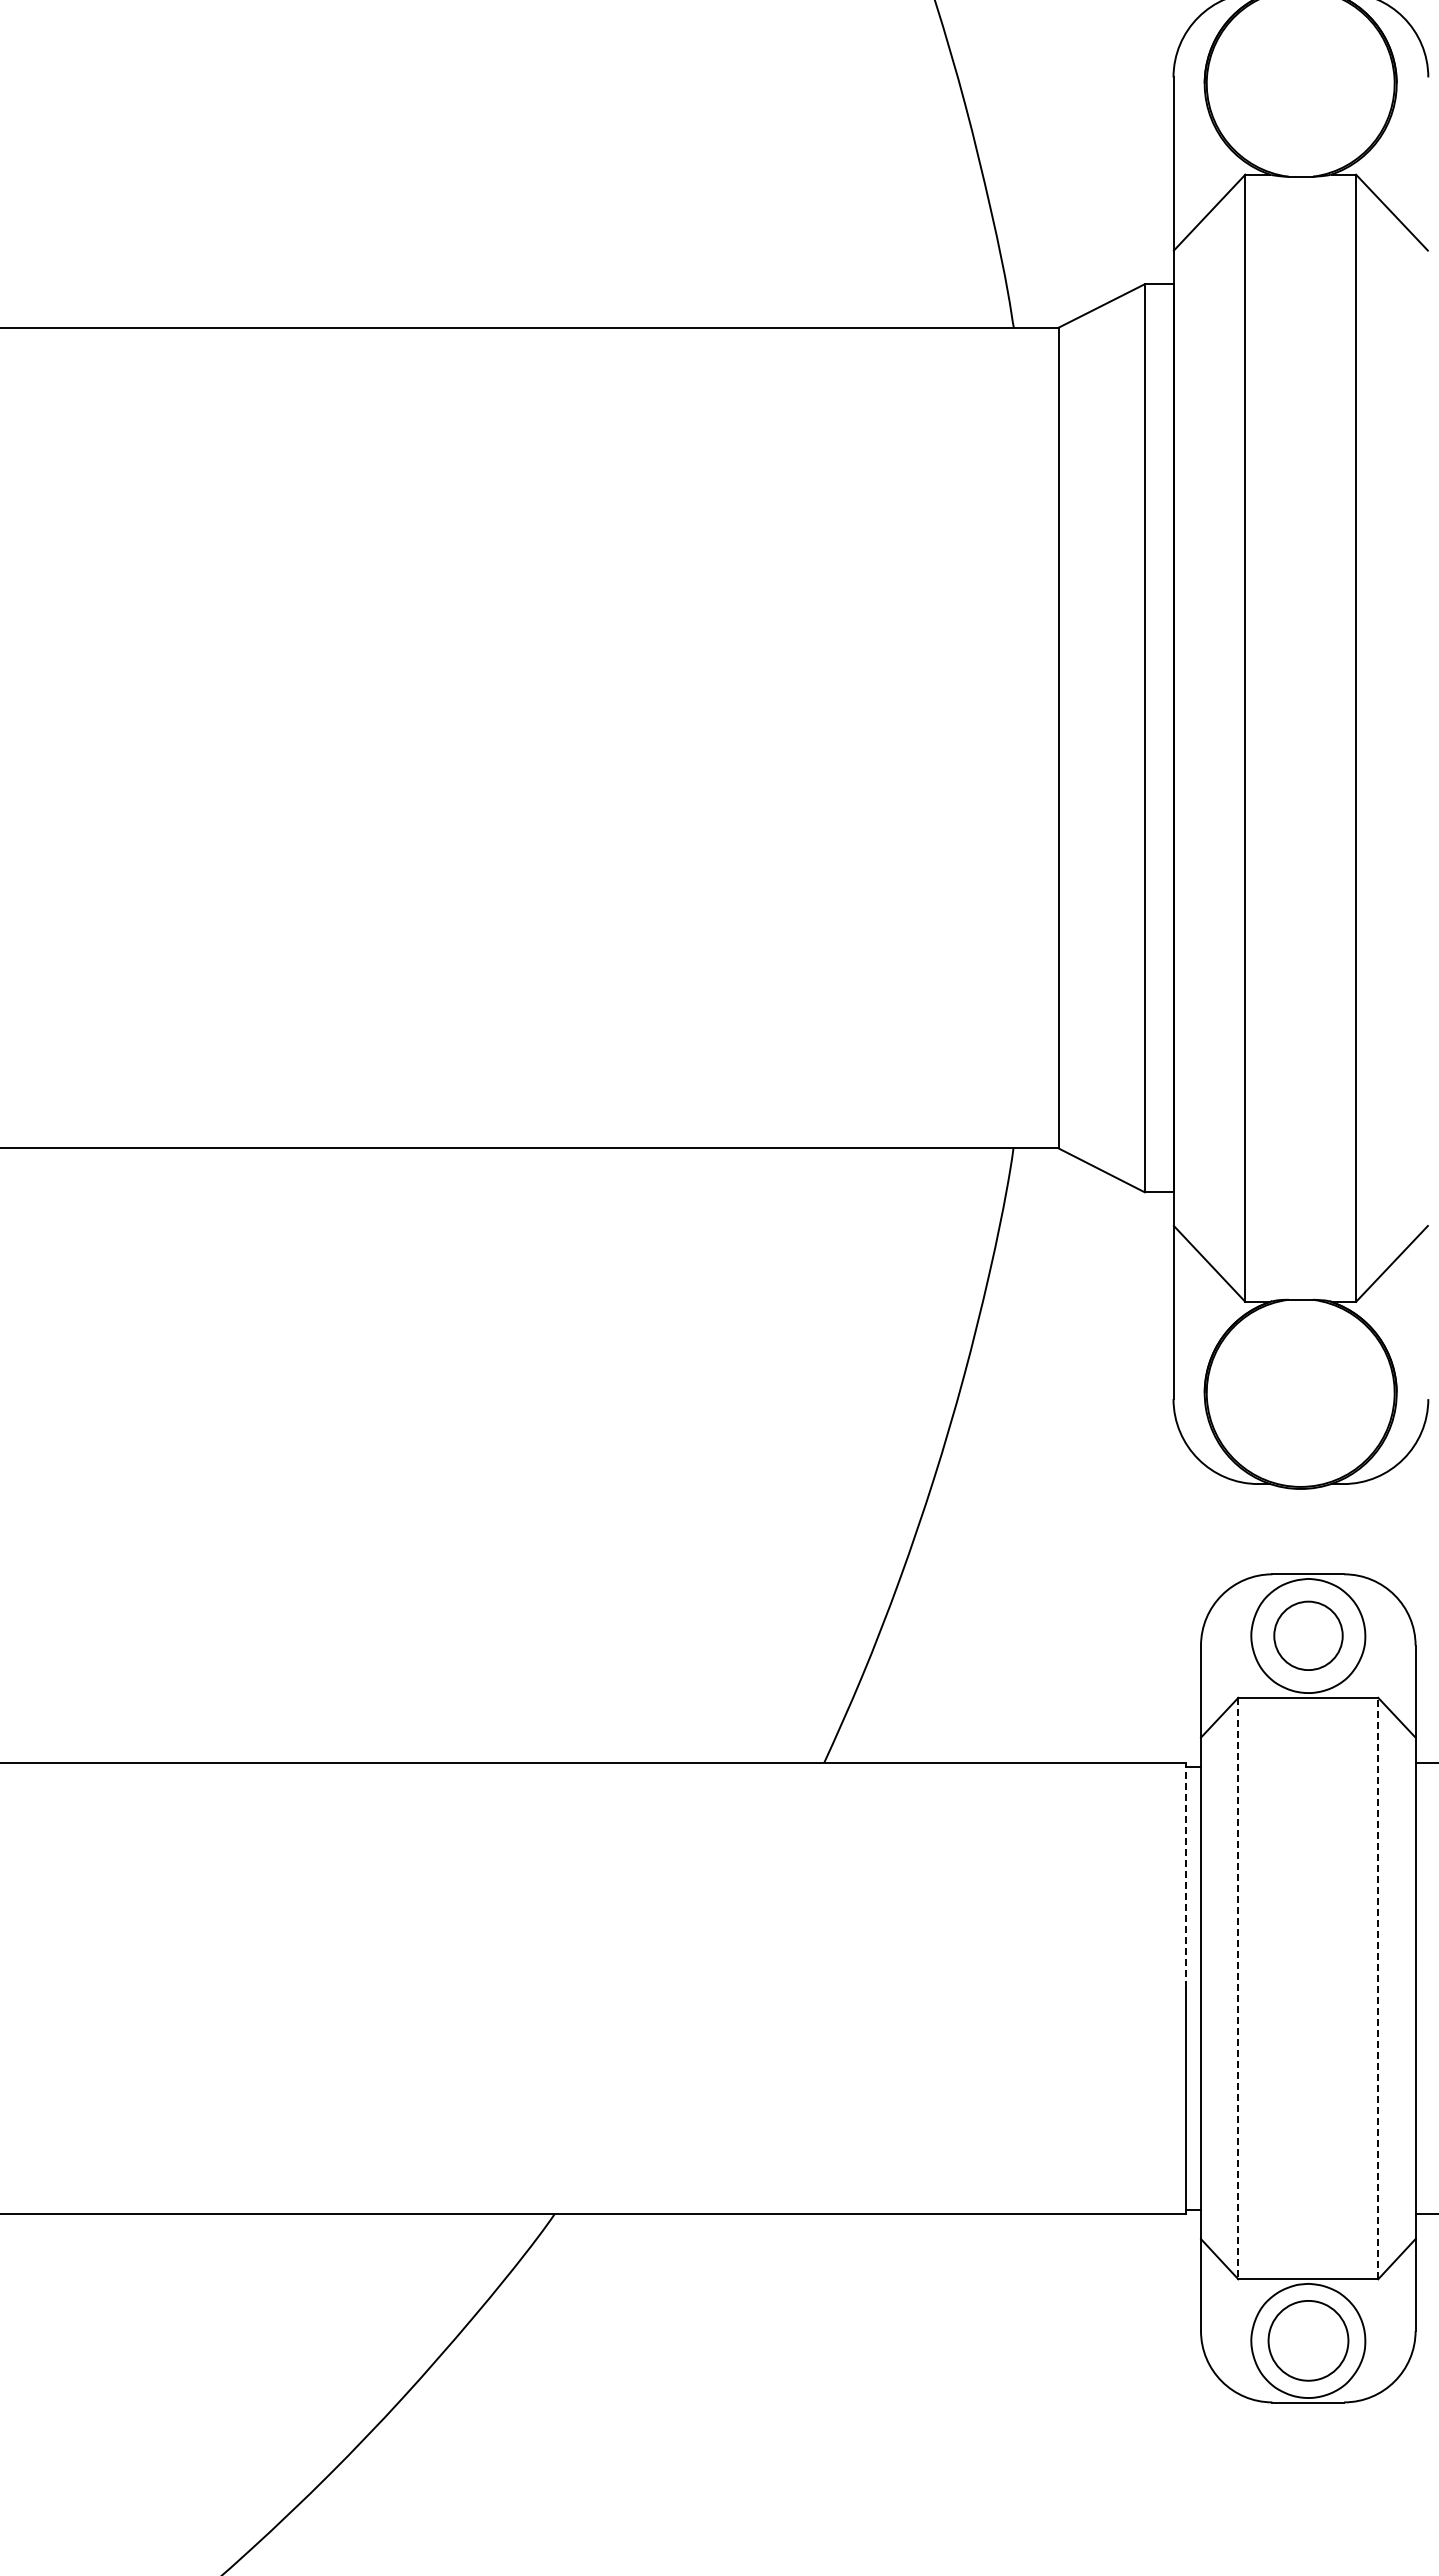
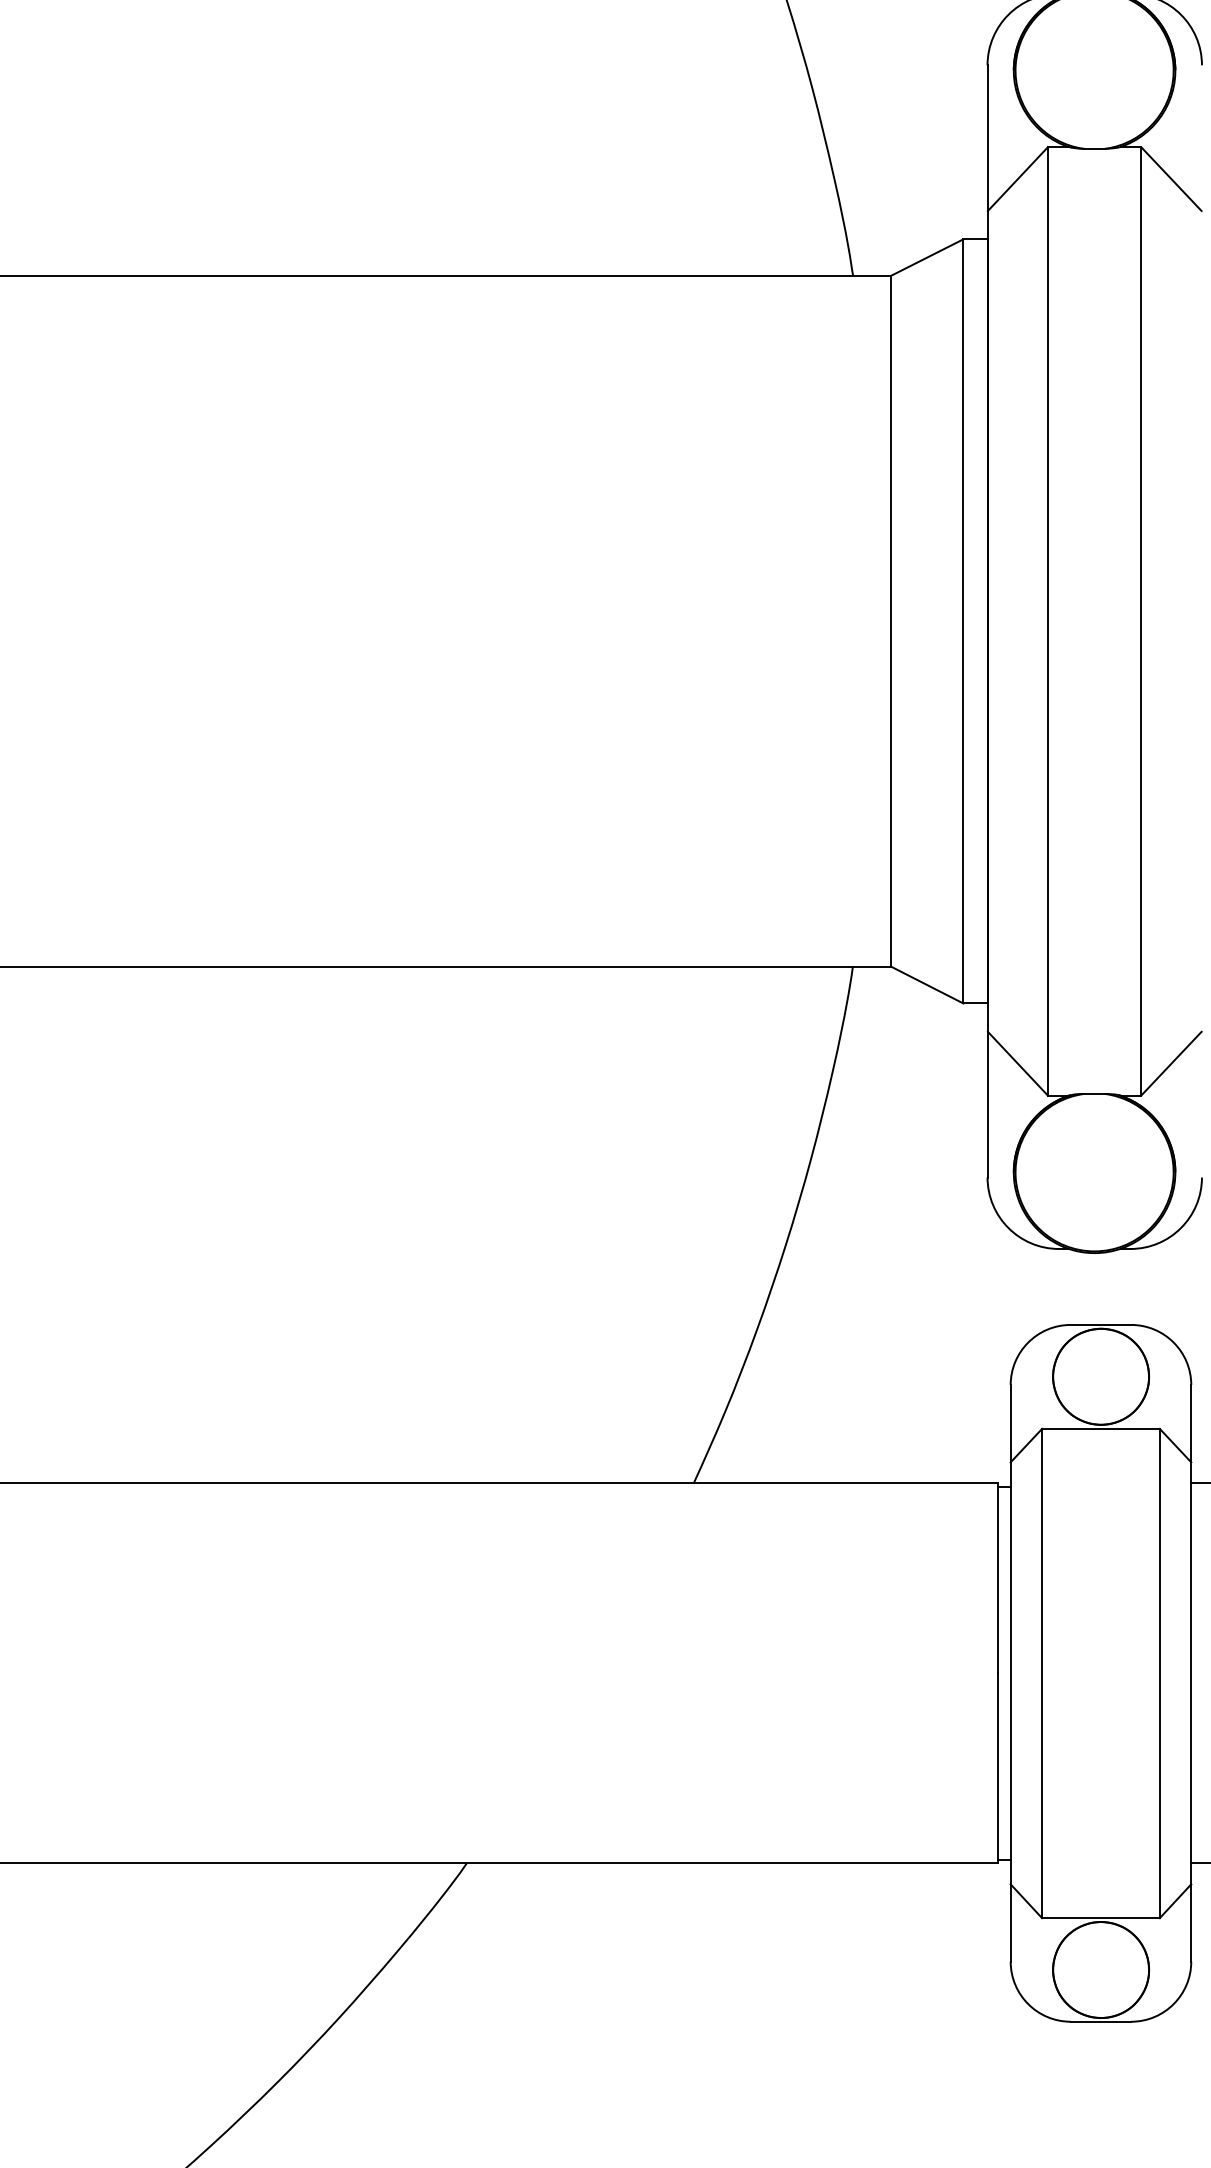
circle: (1308, 1635) -> (1101, 1376), size x1.67
line: (1185, 1875) -> (997, 1578), dashed -> solid
line: (1238, 1988) -> (1042, 1673), dashed -> solid
line: (1378, 1988) -> (1160, 1673), dashed -> solid
circle: (1308, 2340) -> (1101, 1969), size x1.43

